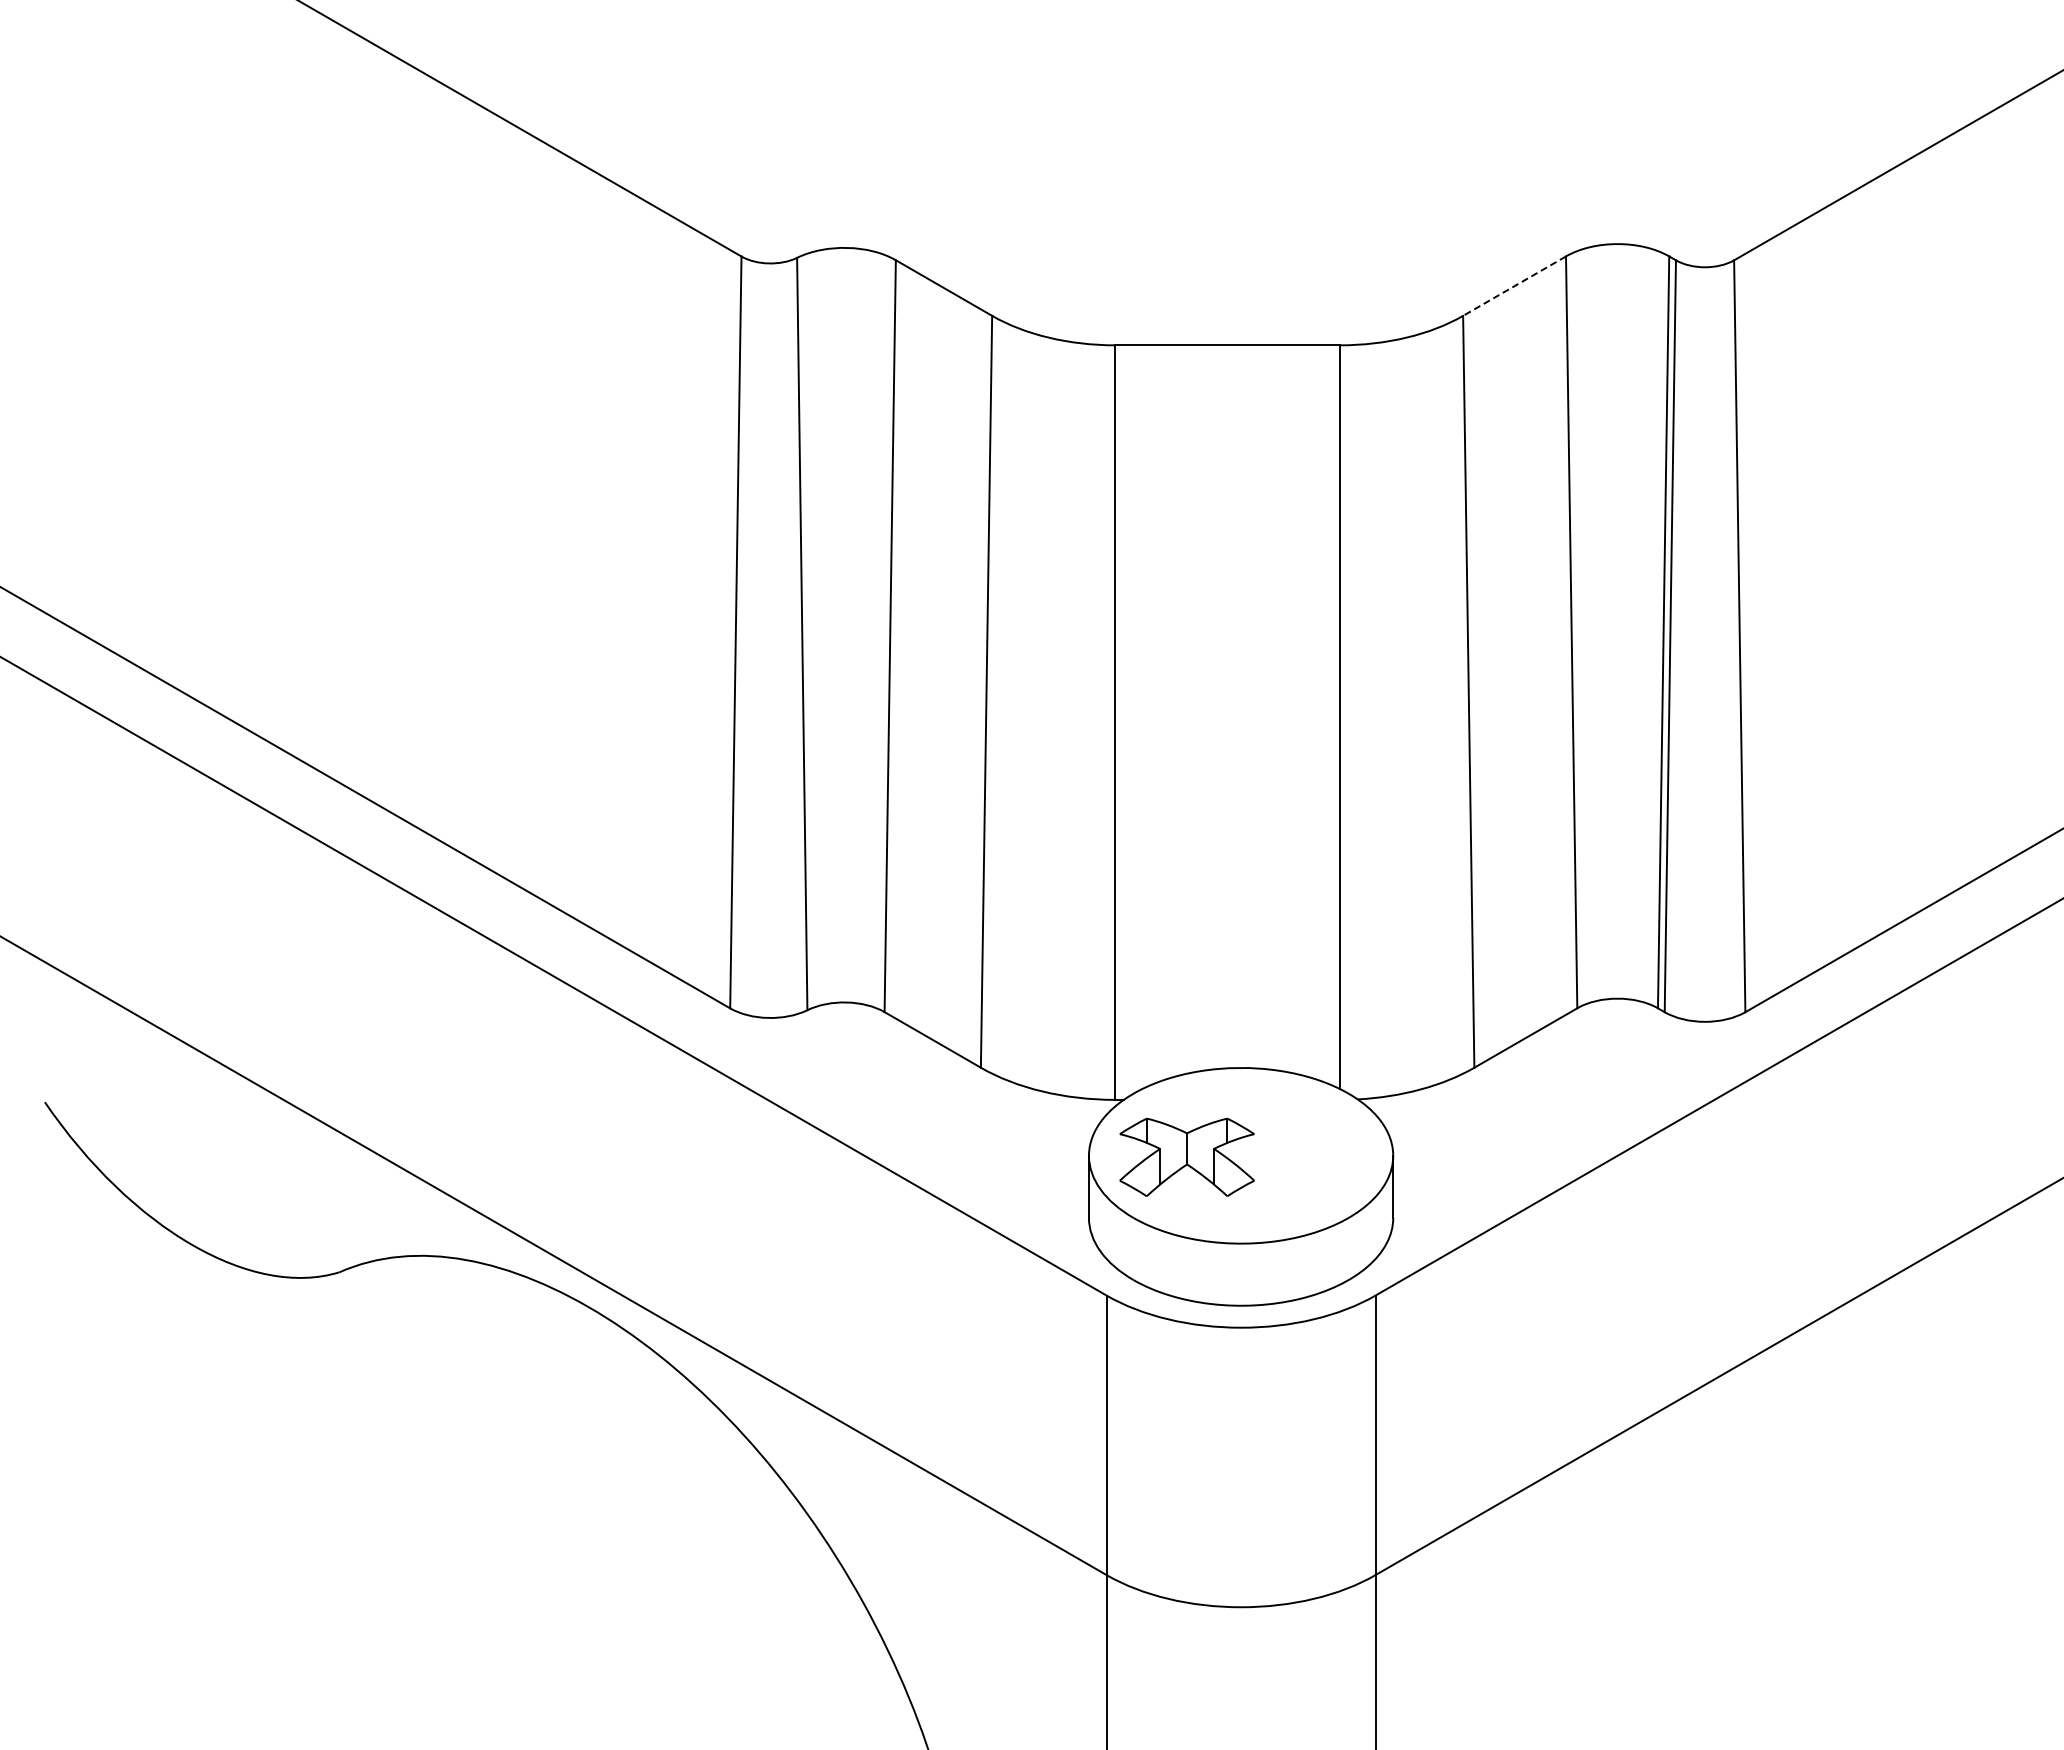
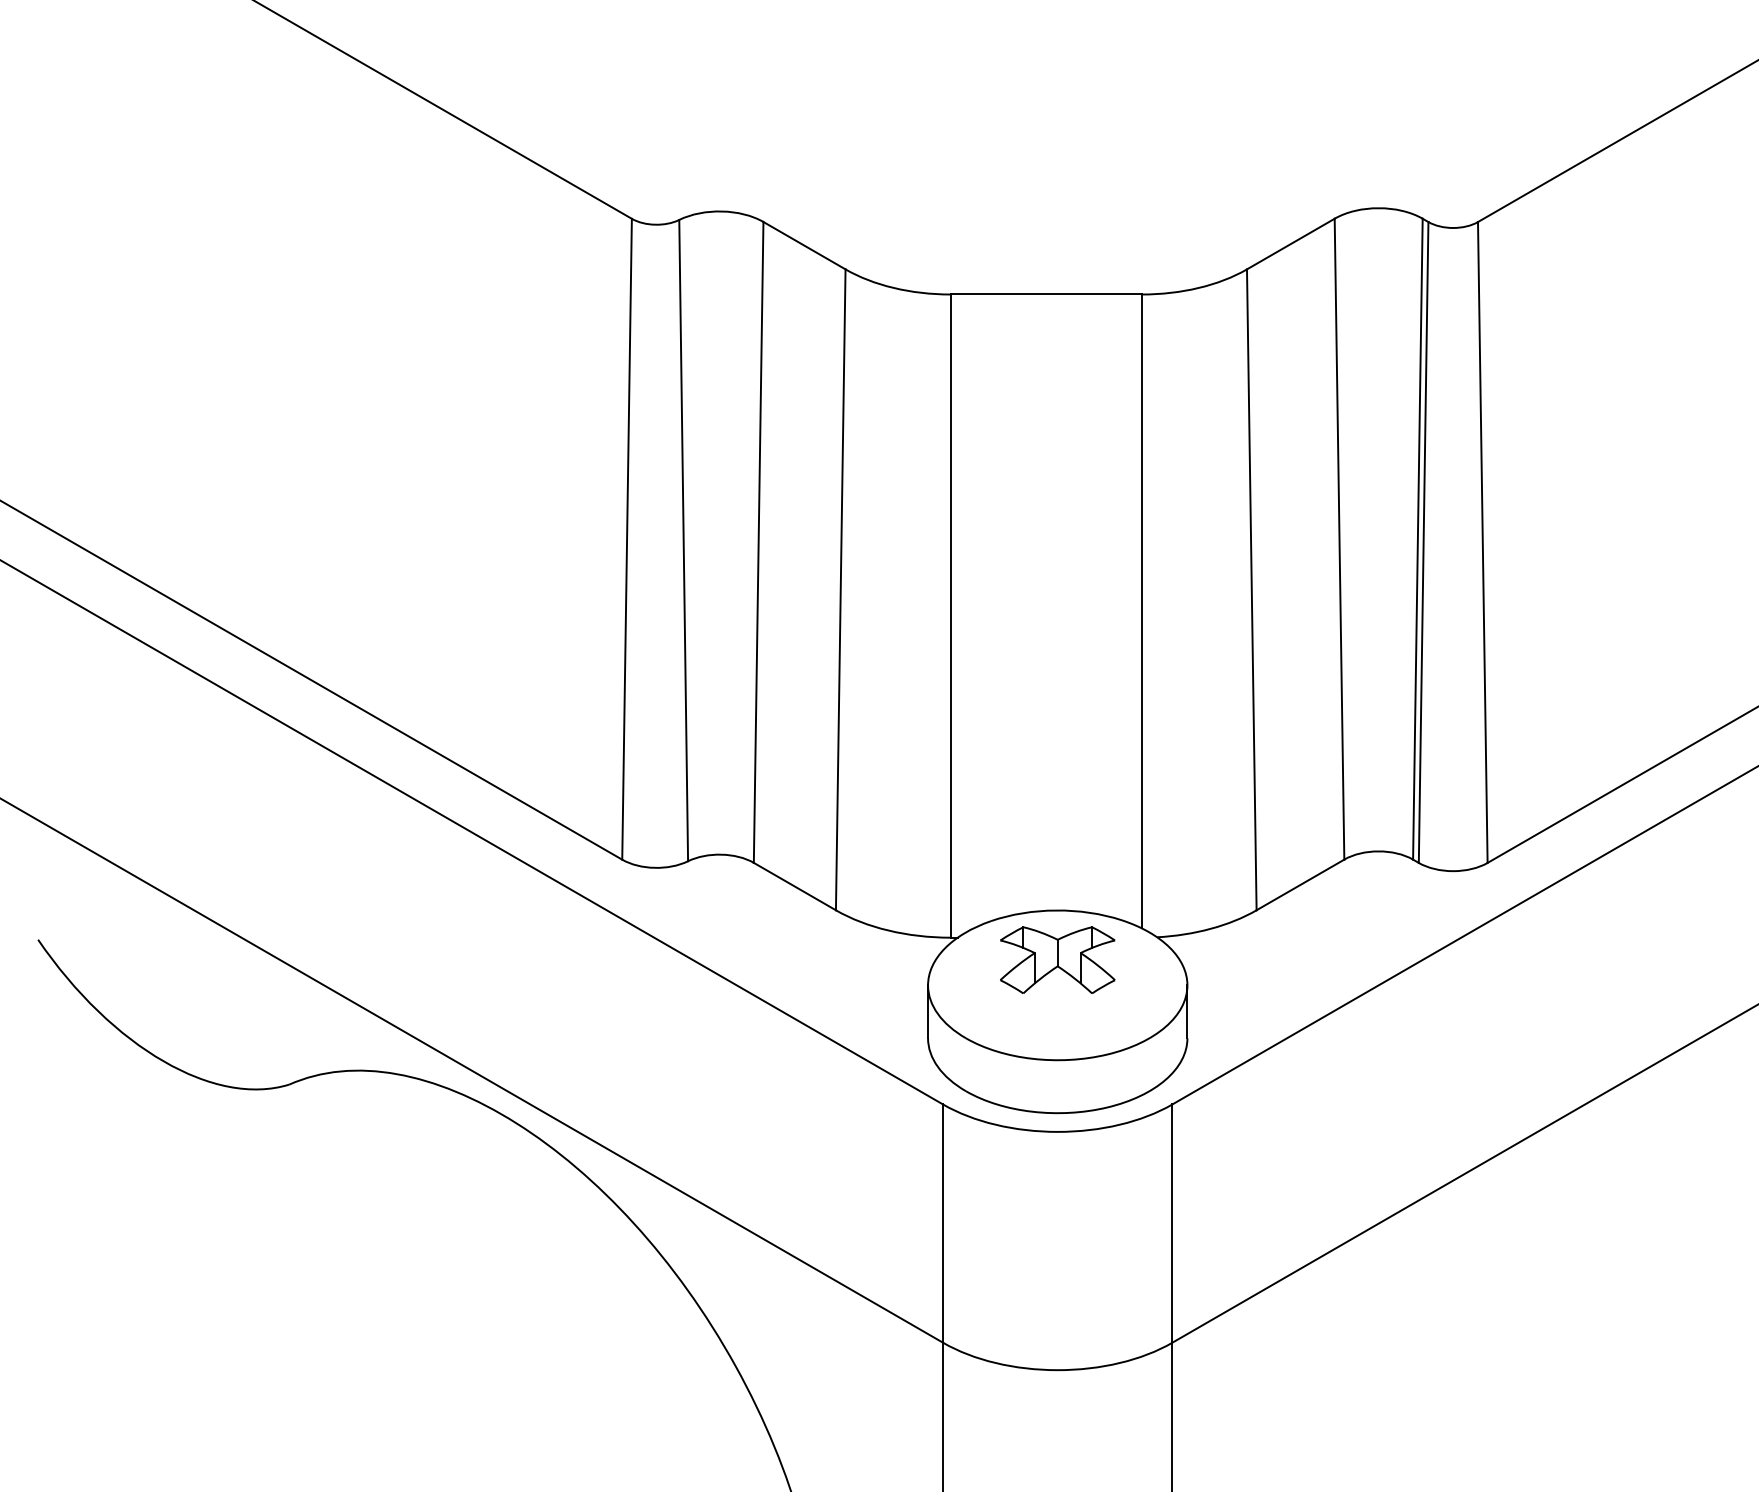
line: (1514, 286) -> (1290, 244), dashed -> solid
part: (1186, 1156) -> (1057, 959), moved

